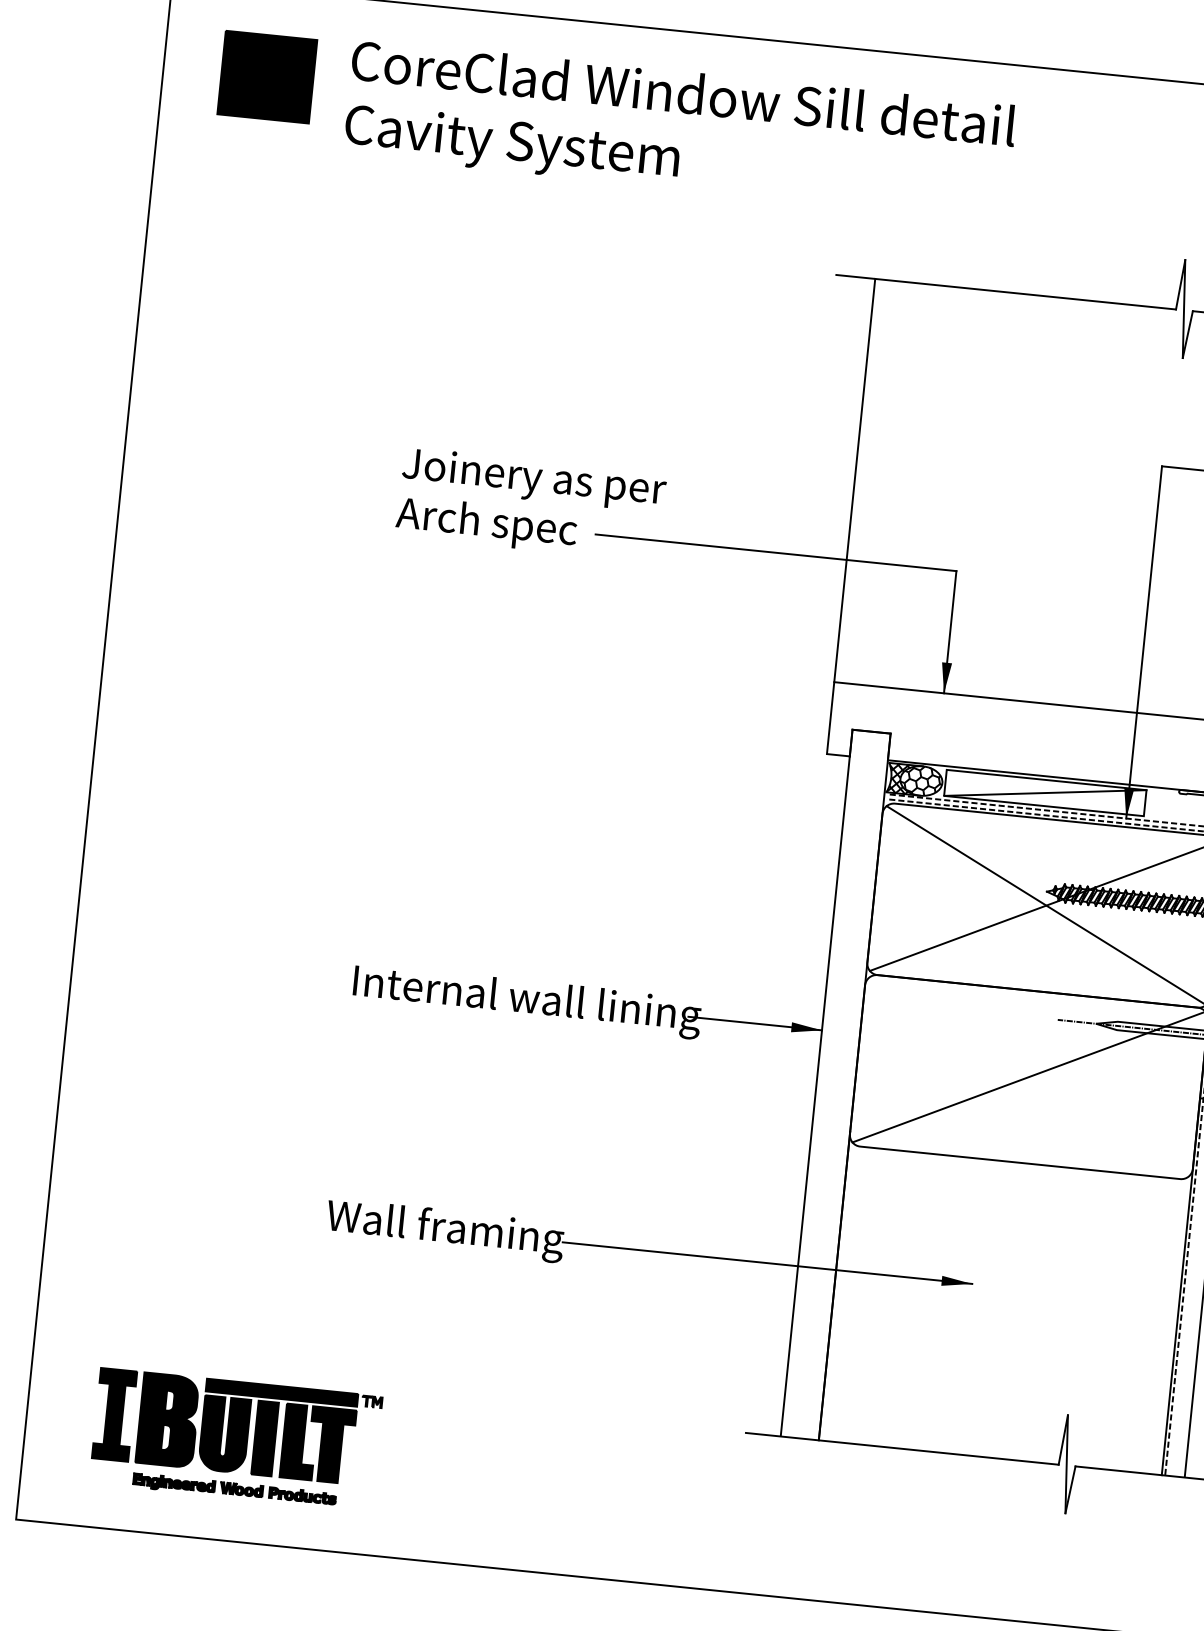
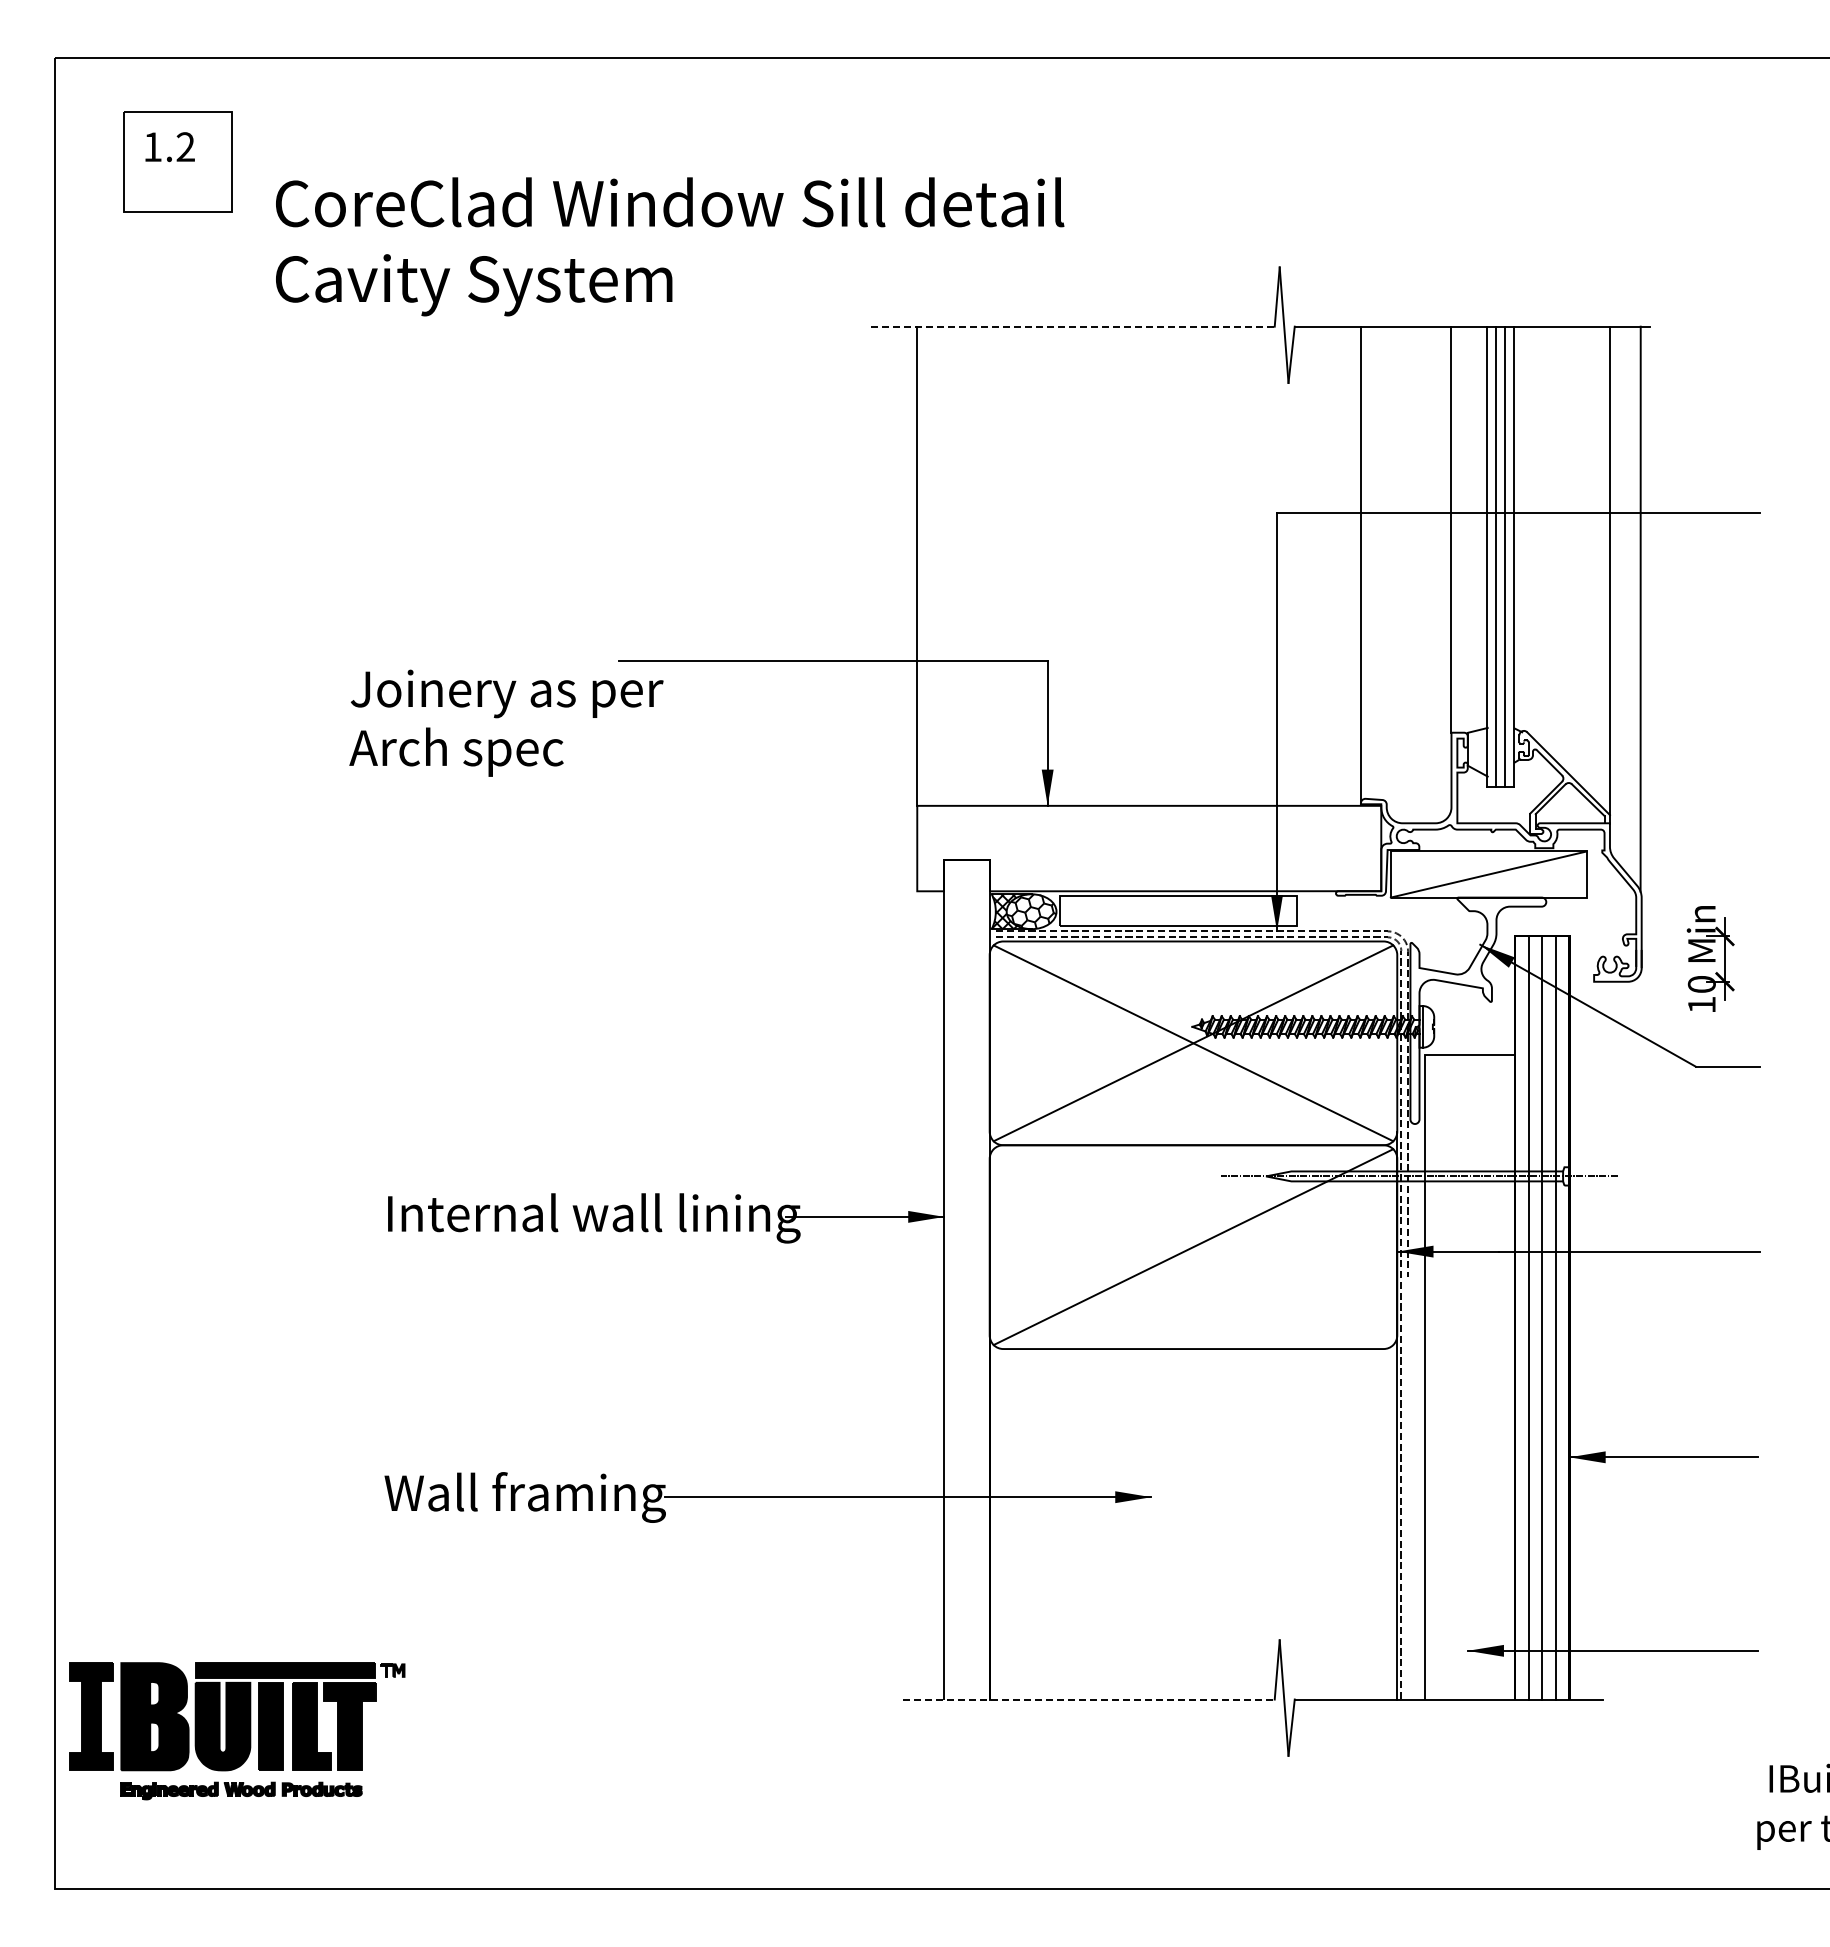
fill: (266, 76) -> (177, 161), removed
text: (680, 129) -> (670, 246), moved
line: (1005, 292) -> (1072, 326), solid -> dashed
text: (531, 504) -> (506, 722), moved
line: (1045, 792) -> (1178, 910), removed
part: (236, 1439) -> (237, 1731), moved
line: (901, 1448) -> (1088, 1699), solid -> dashed

